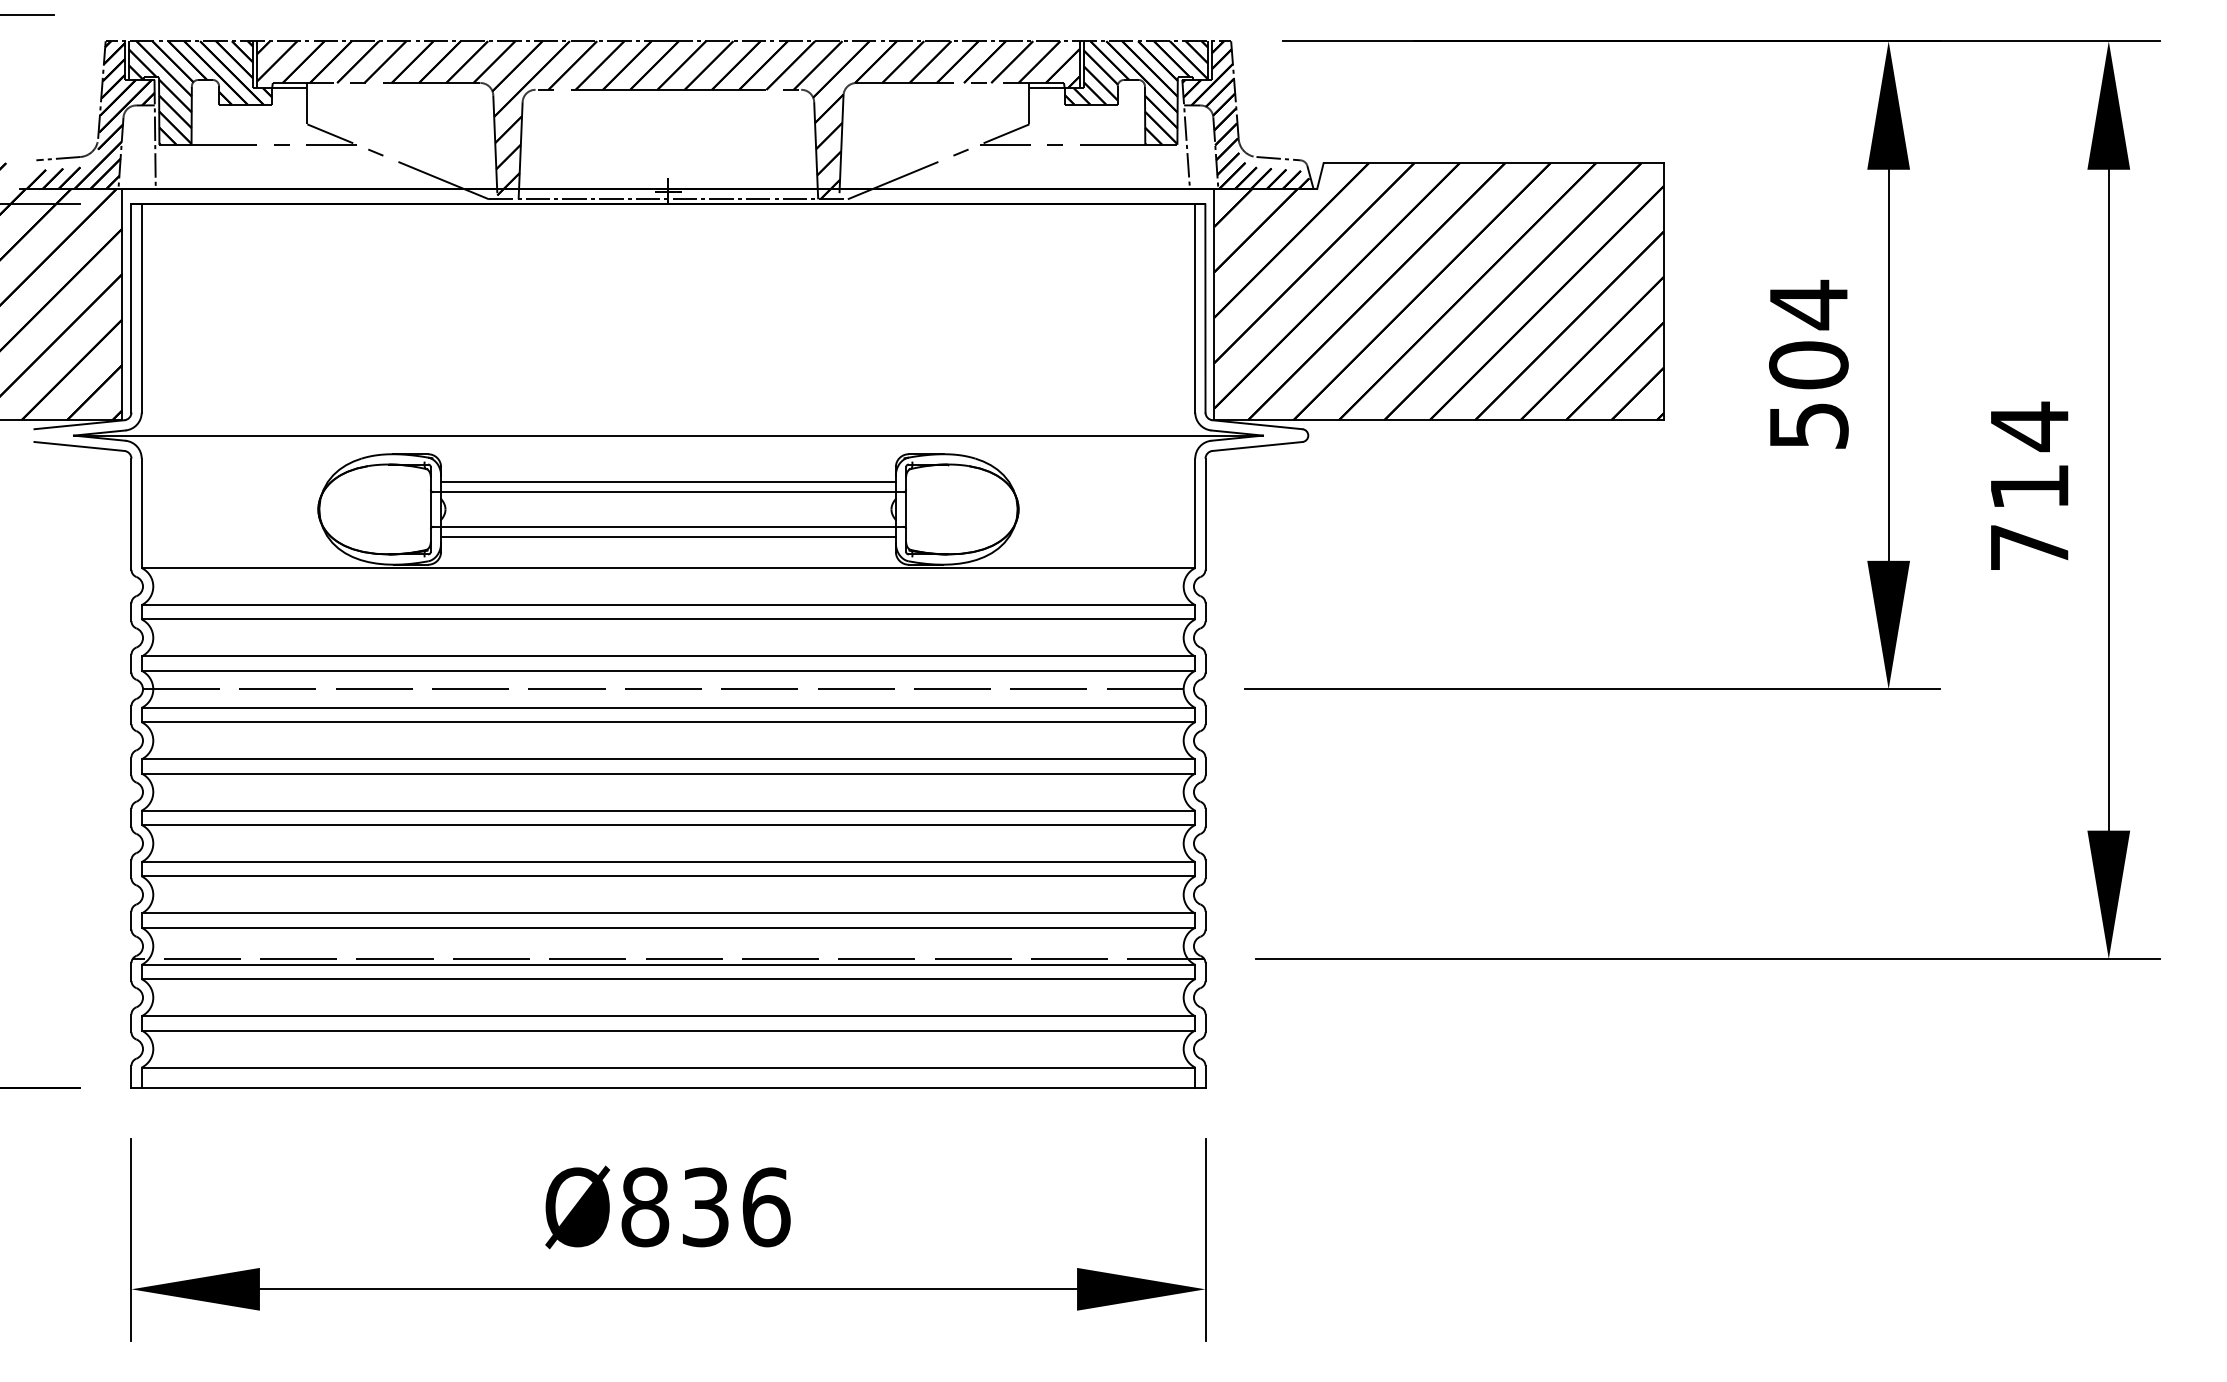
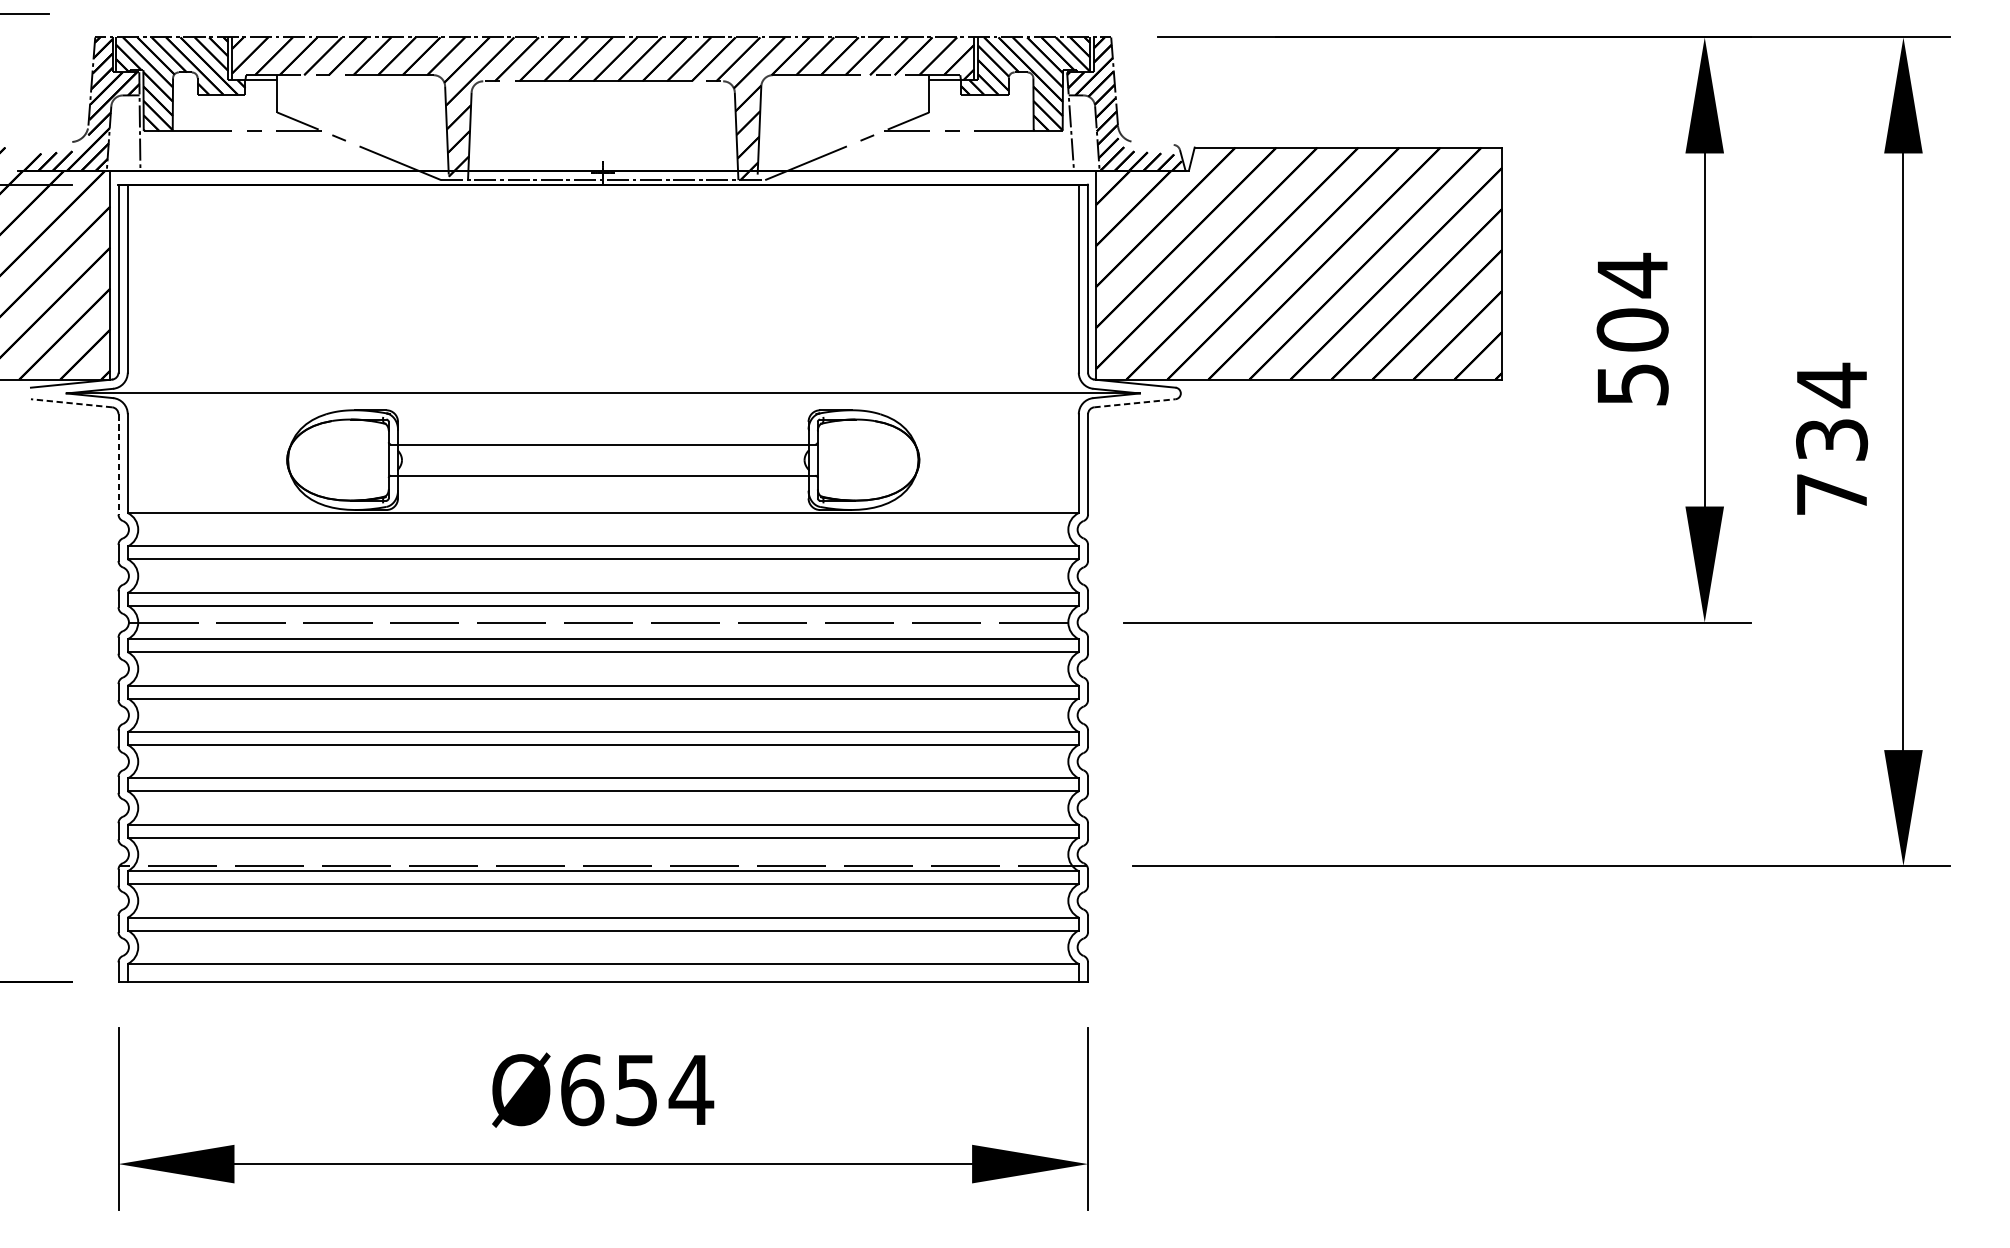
line: (58, 158) -> (52, 143), removed
line: (1278, 158) -> (1153, 143), removed
line: (79, 446) -> (71, 403), solid -> dashed
line: (1257, 446) -> (1134, 403), solid -> dashed
line: (668, 481) -> (603, 434), removed
text: (2029, 486) -> (1831, 439), 714 -> 734
line: (131, 514) -> (118, 464), solid -> dashed
line: (668, 537) -> (603, 485), removed
text: (706, 1207) -> (637, 1090), Ø836 -> Ø654

